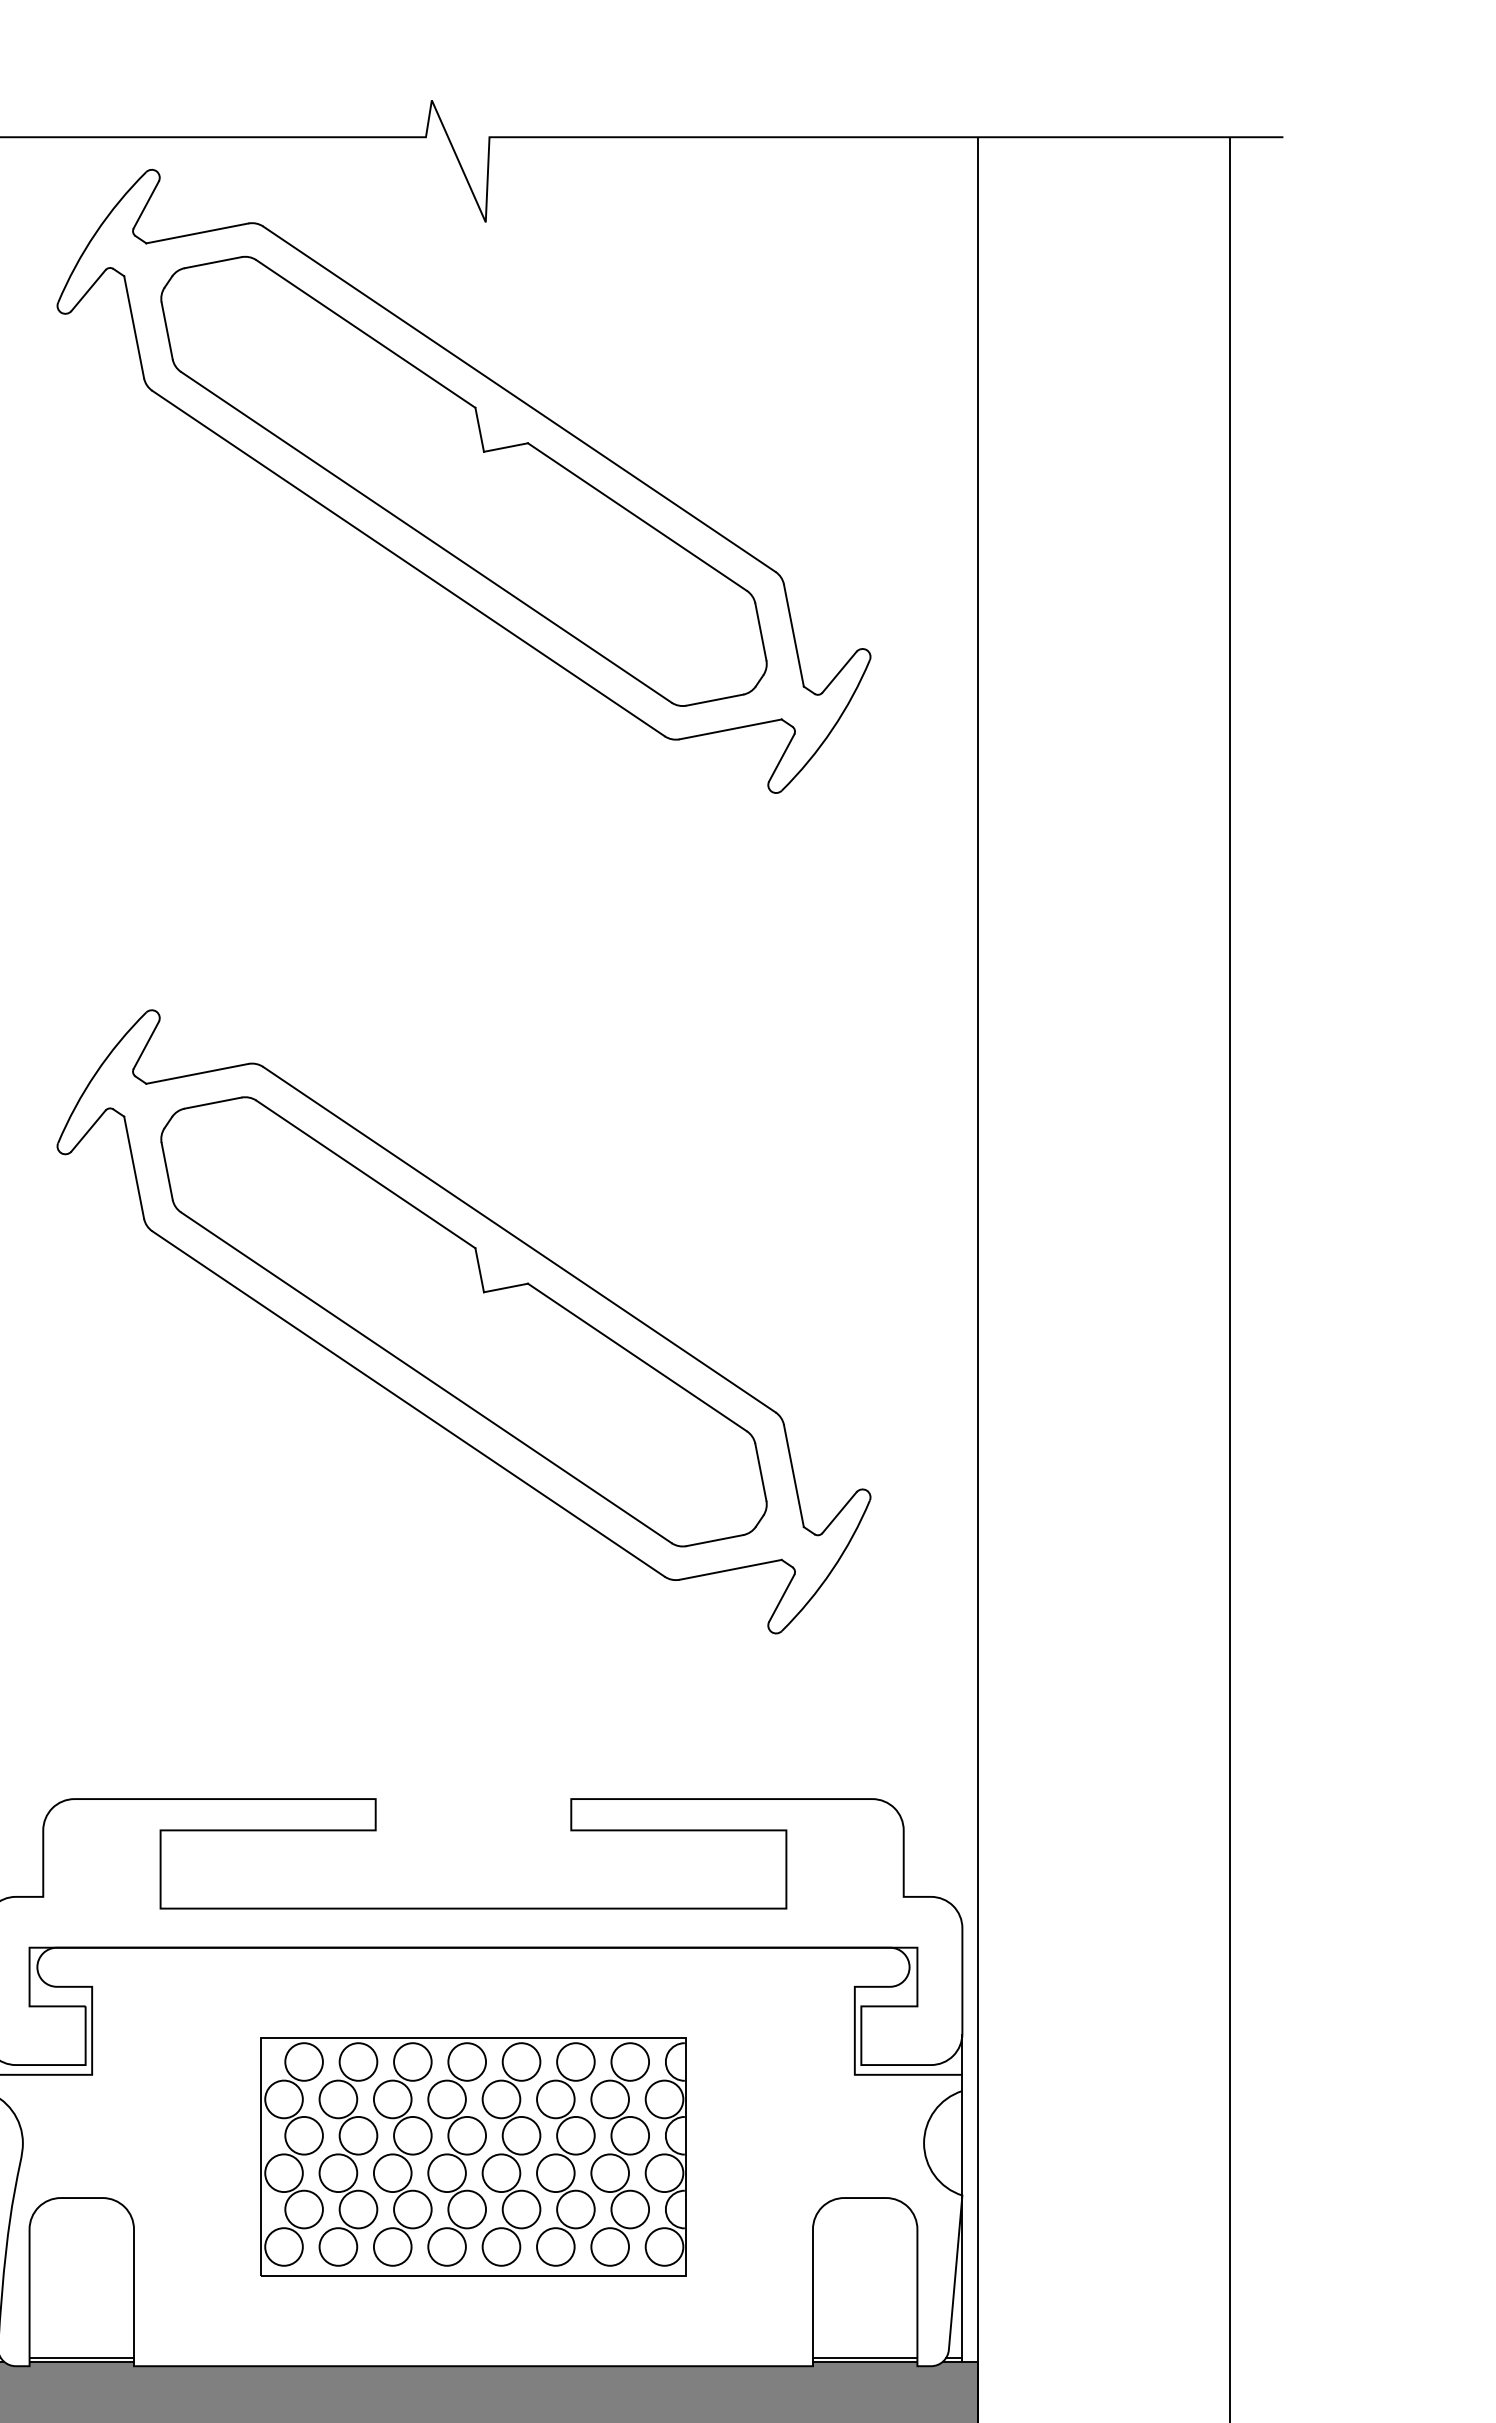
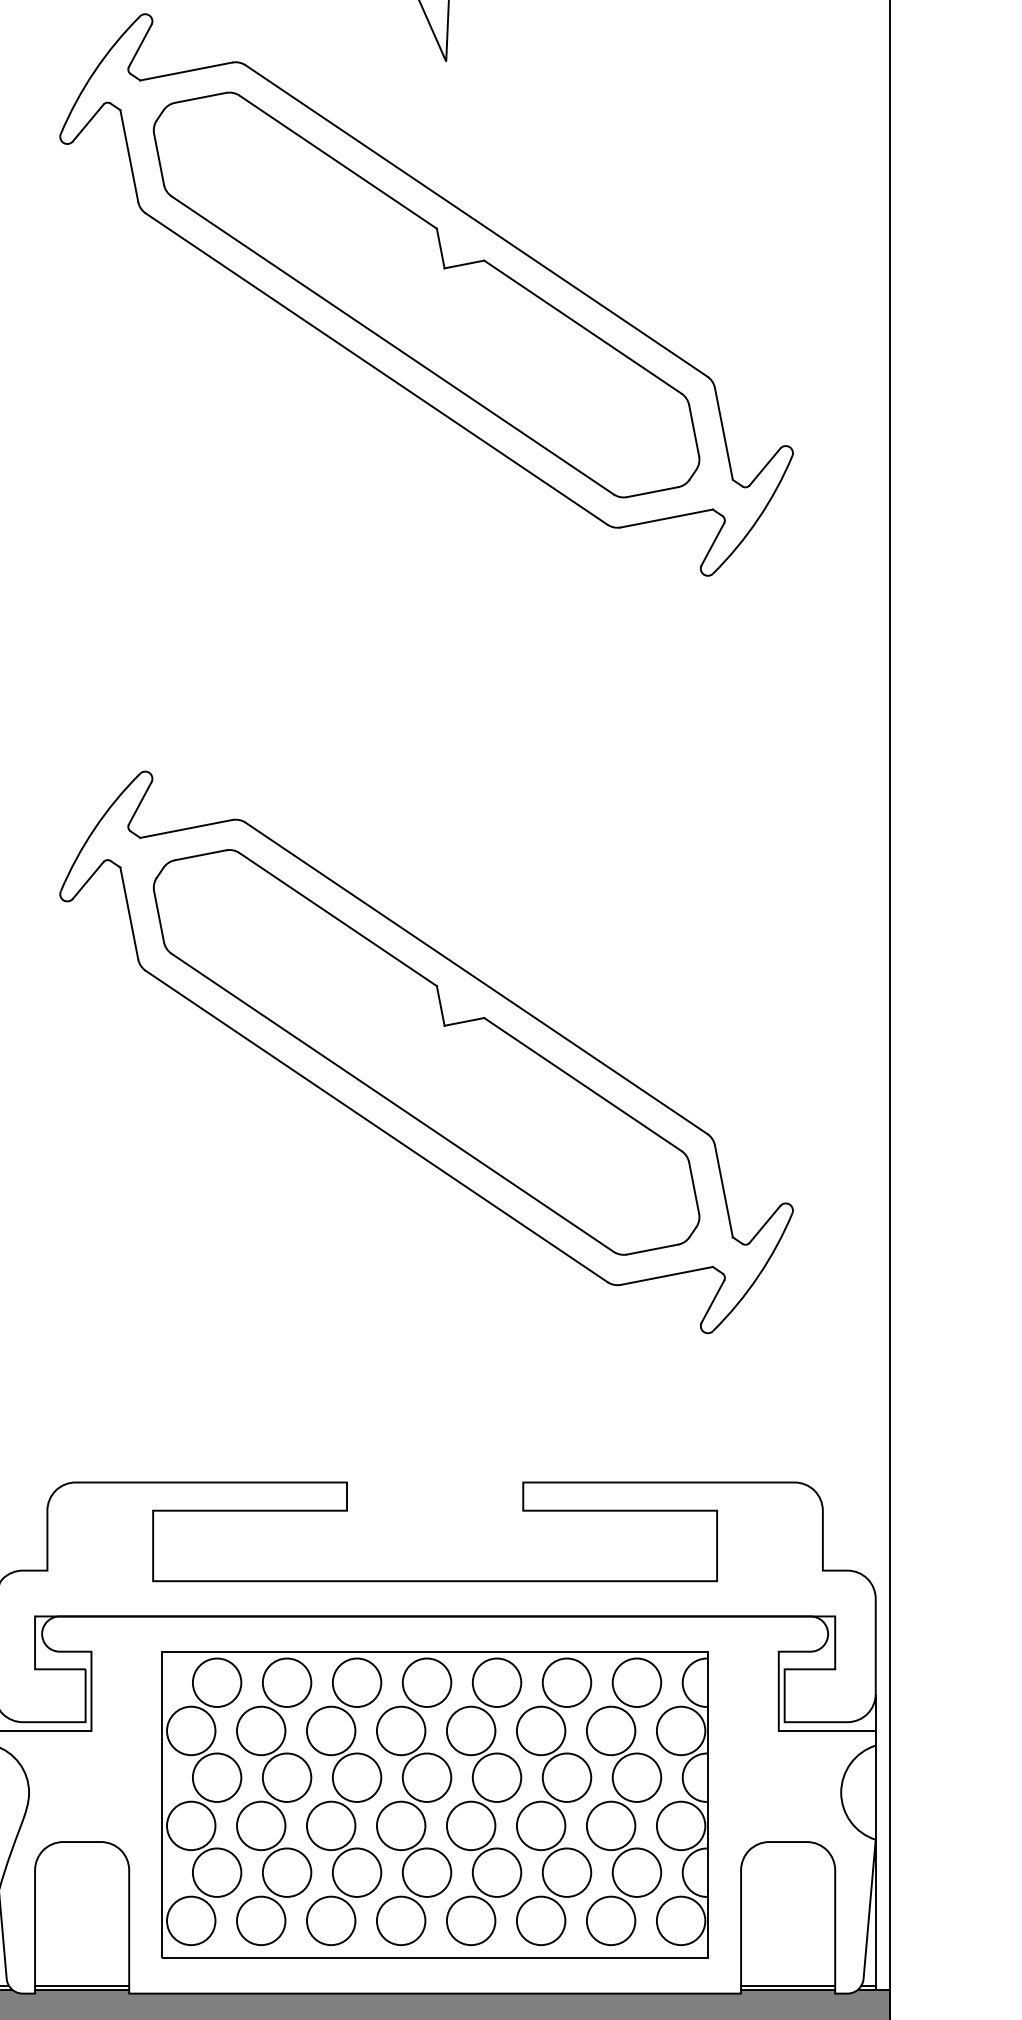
part: (473, 2156) -> (435, 1804), size x1.43

